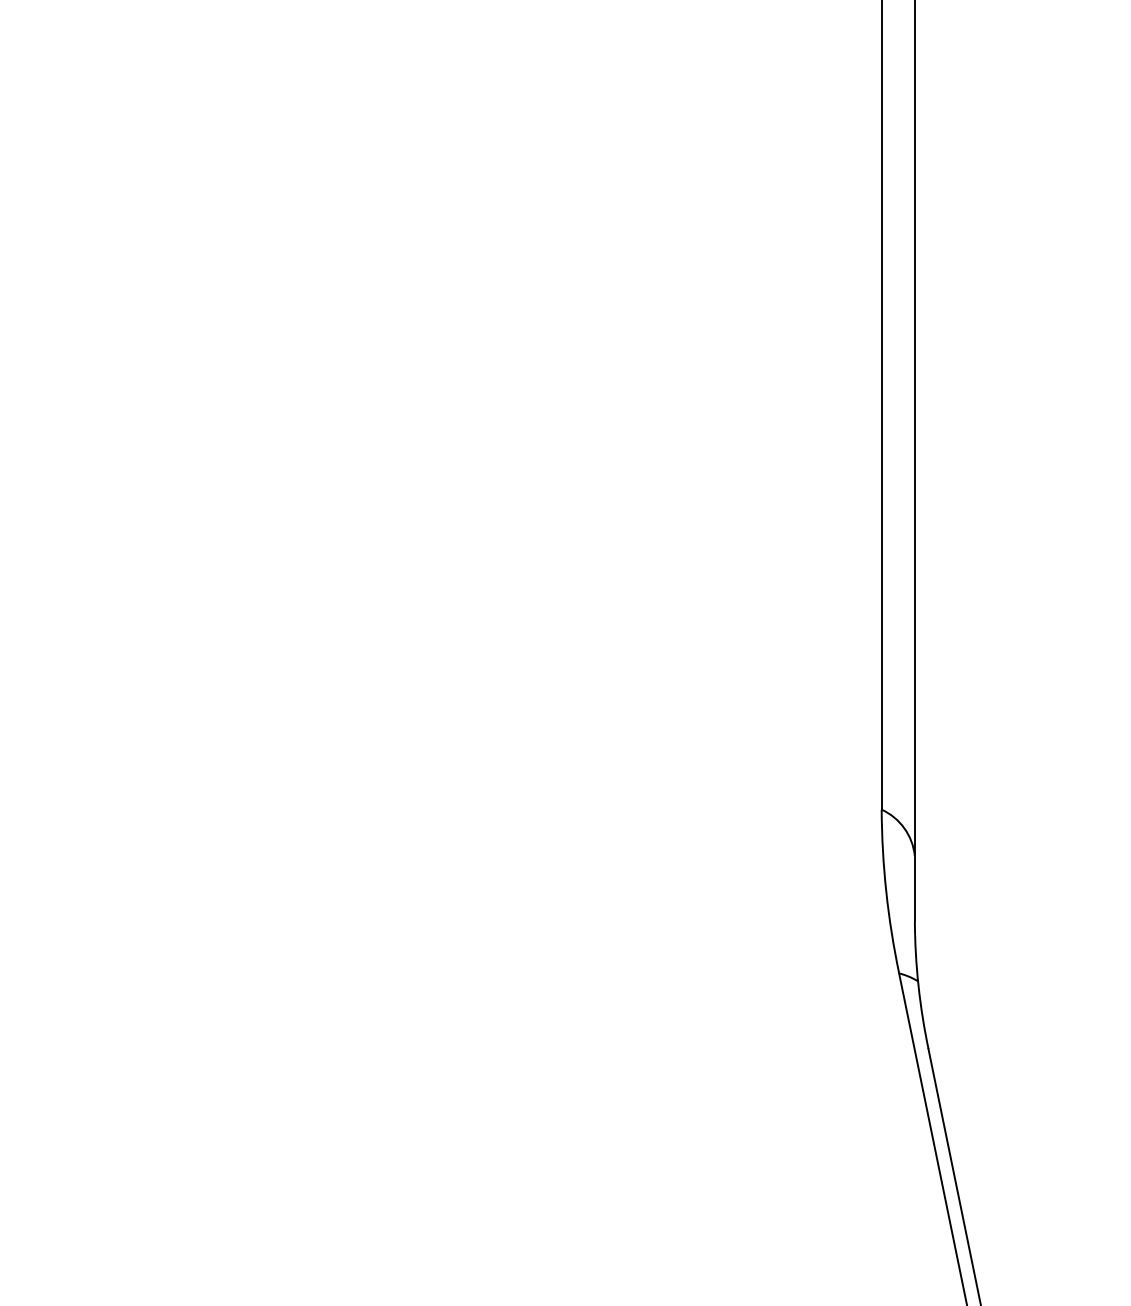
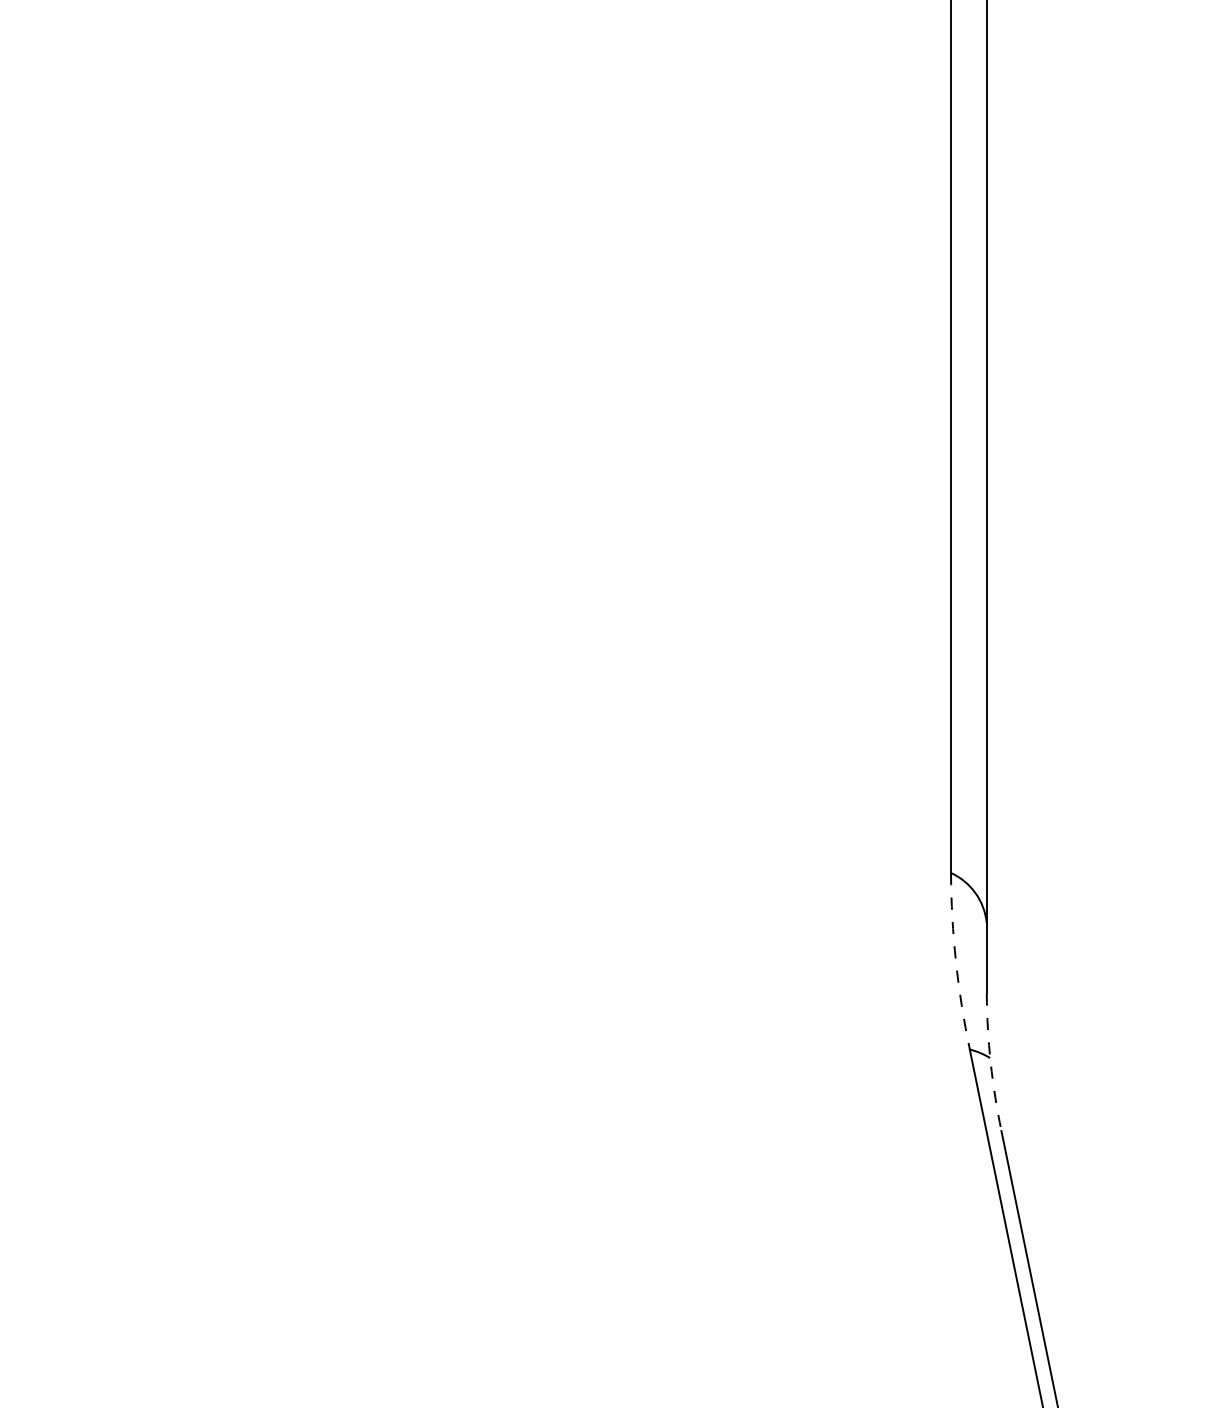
arc: (886, 892) -> (956, 962), solid -> dashed
arc: (918, 985) -> (990, 1062), solid -> dashed

